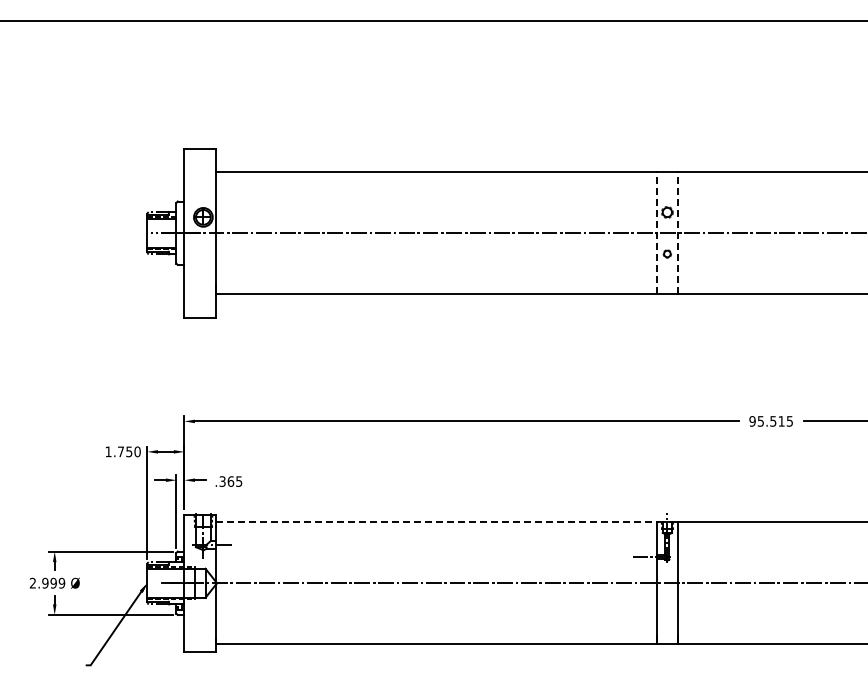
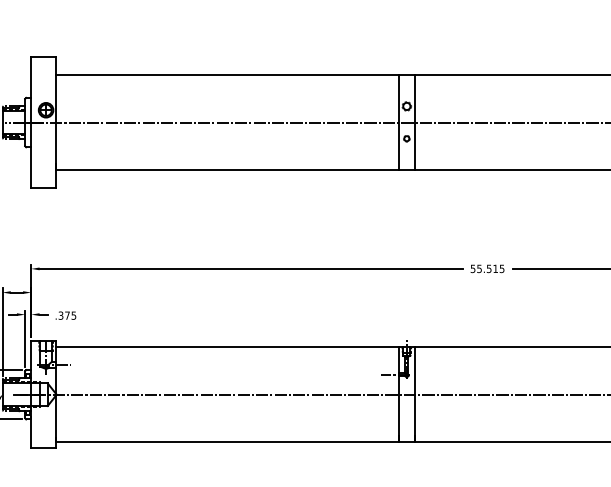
line: (656, 233) -> (398, 122), dashed -> solid
line: (677, 233) -> (414, 122), dashed -> solid
text: (752, 421) -> (473, 268), 95.515 -> 55.515
text: (230, 481) -> (67, 315), .365 -> .375
line: (436, 522) -> (227, 347), dashed -> solid

